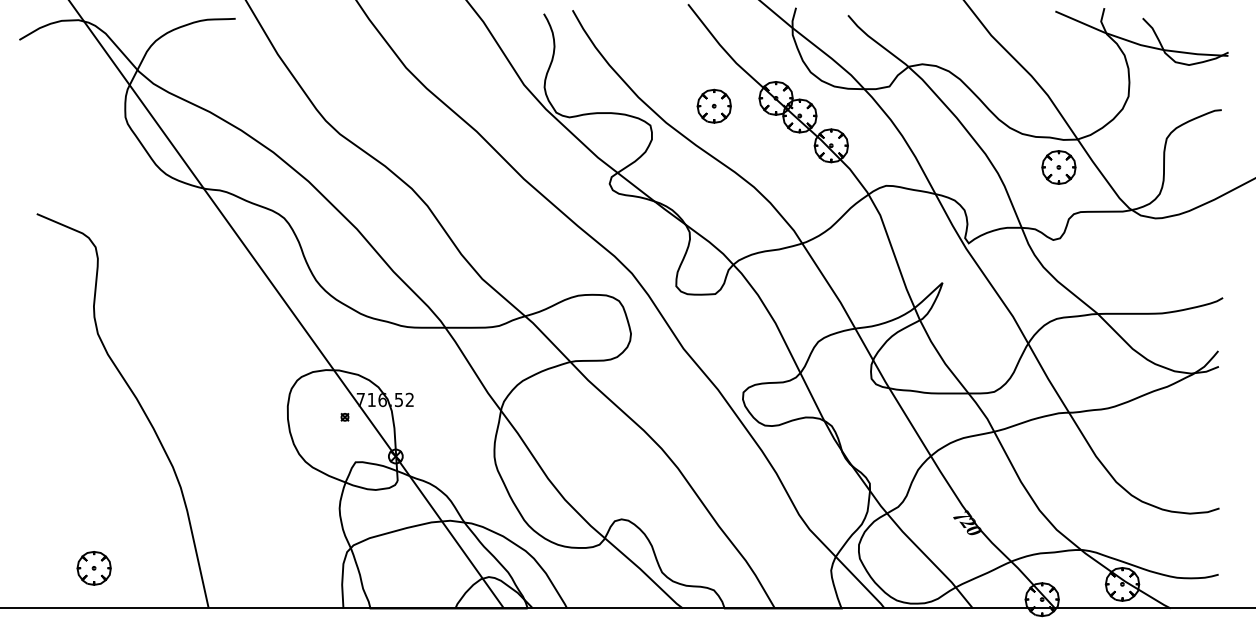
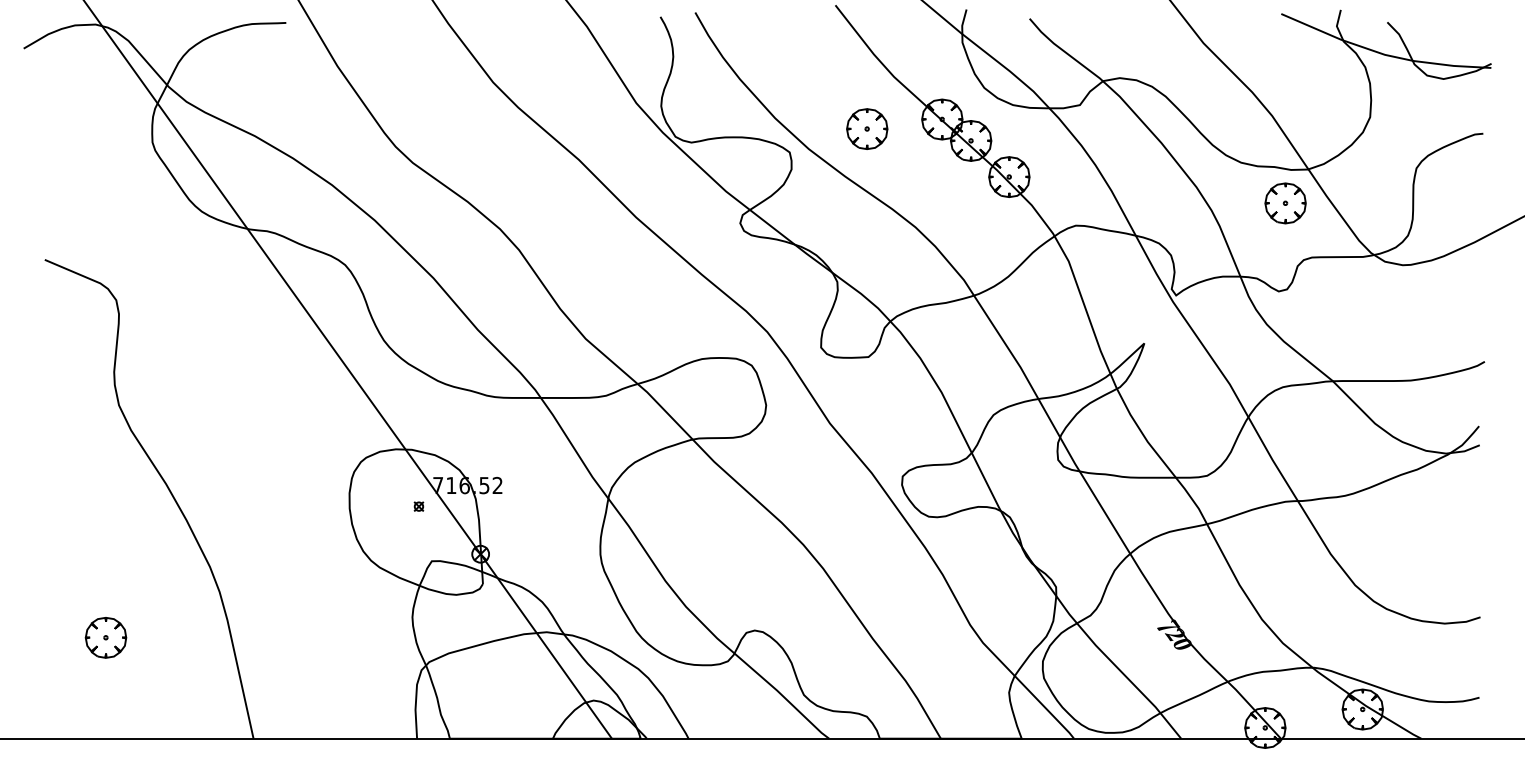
part: (93, 568) -> (105, 637), moved

